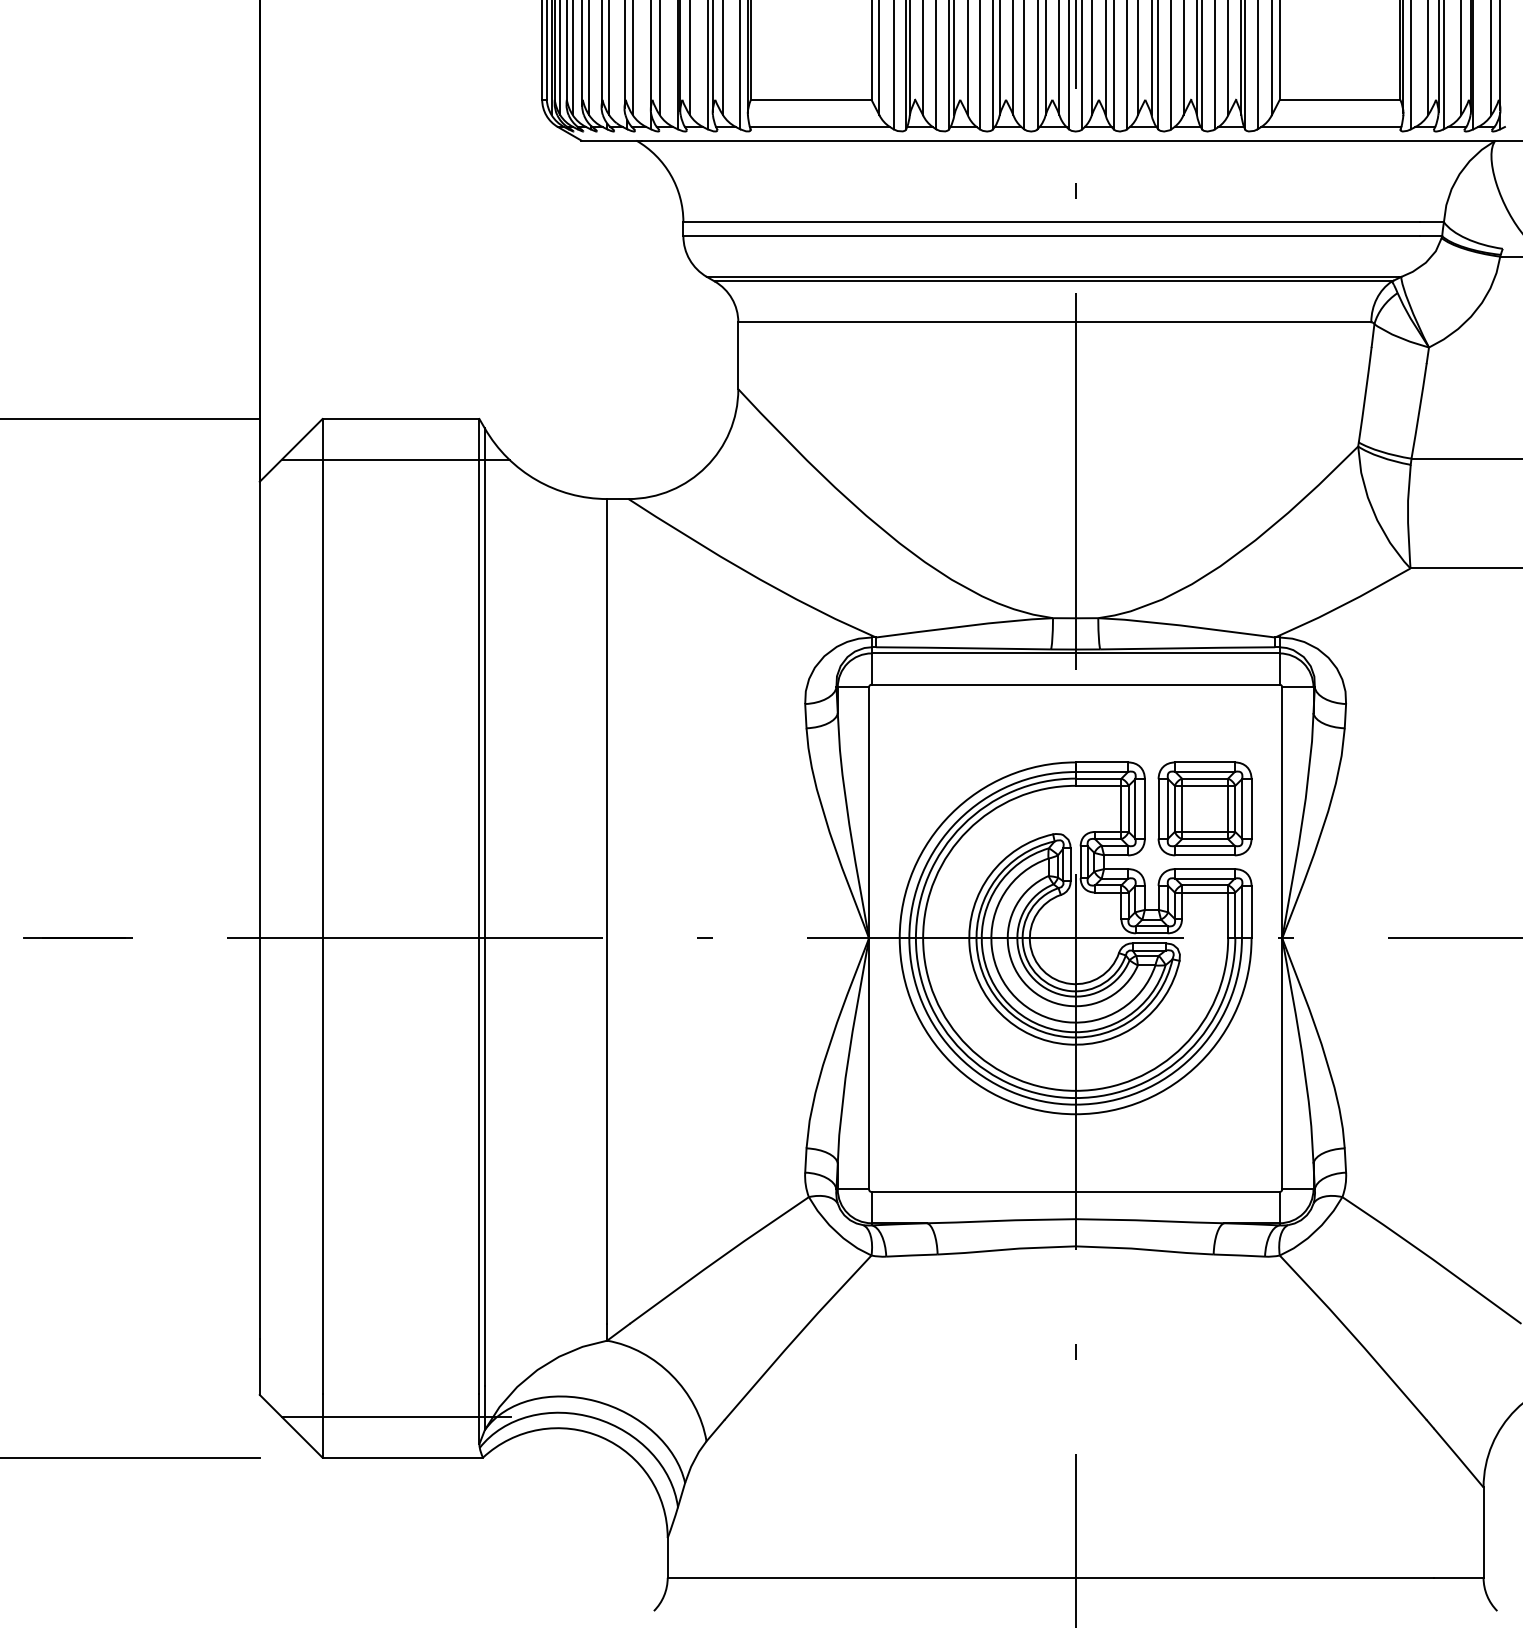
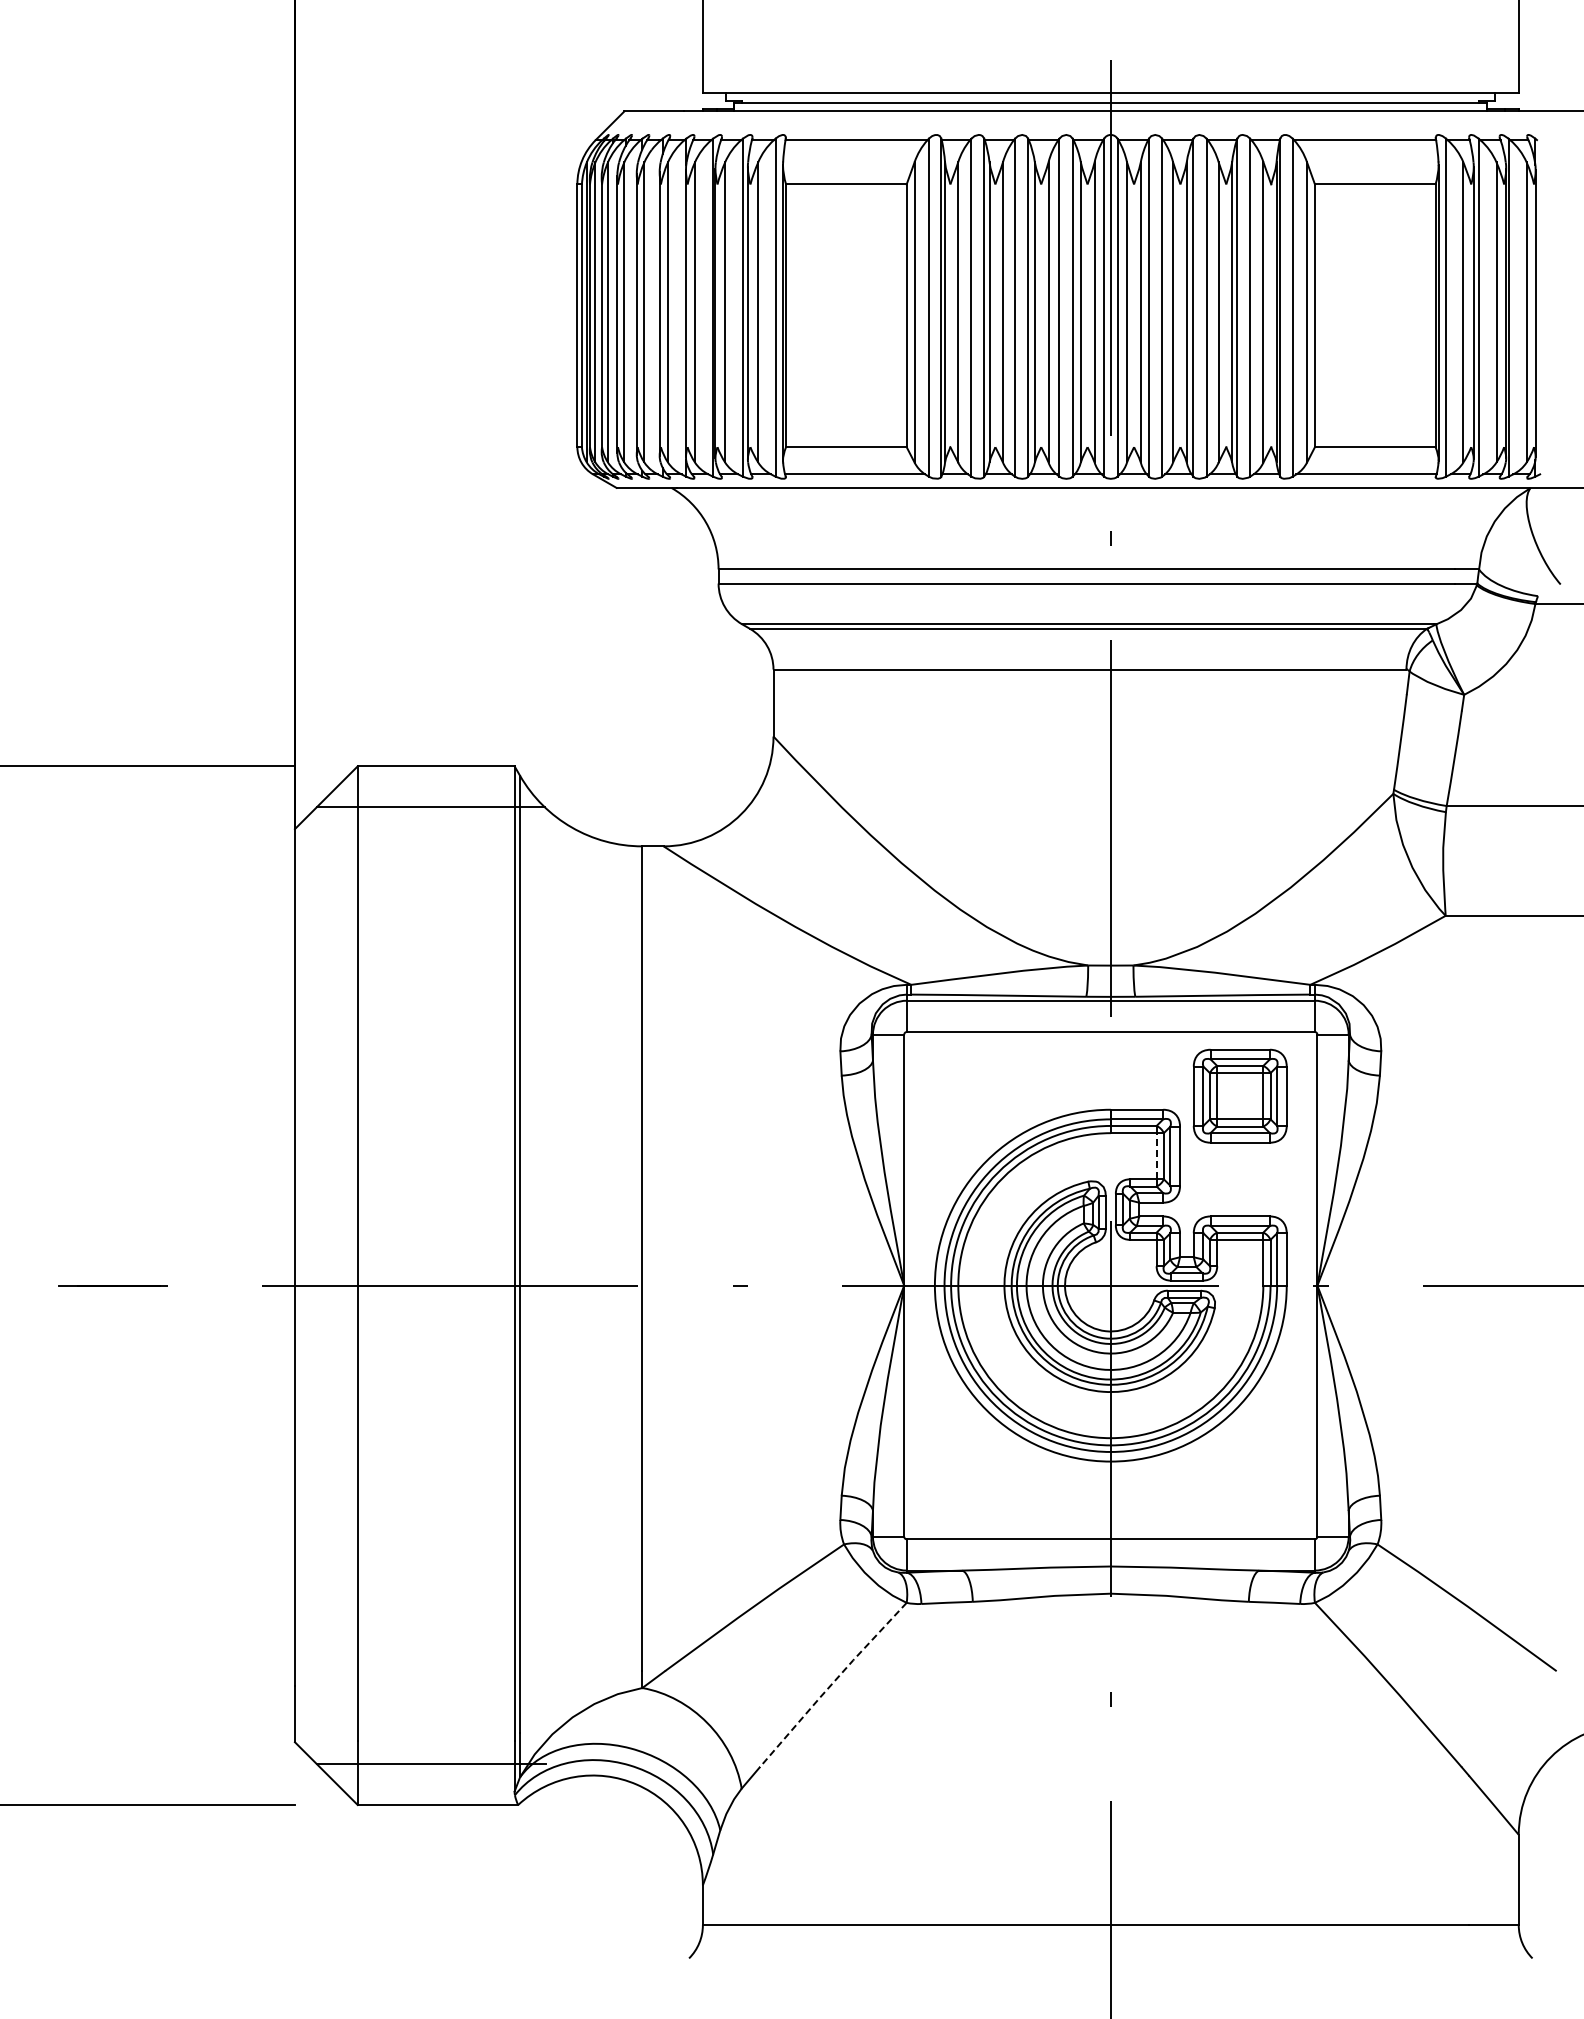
line: (1121, 808) -> (1156, 1155), solid -> dashed
part: (1204, 808) -> (1239, 1095), moved
line: (796, 1337) -> (831, 1684), solid -> dashed

